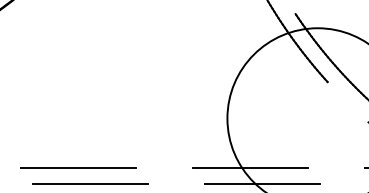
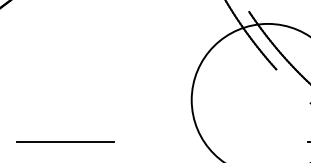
line: (249, 167) -> (210, 141), removed
line: (89, 184) -> (75, 155), removed
line: (262, 184) -> (221, 155), removed

